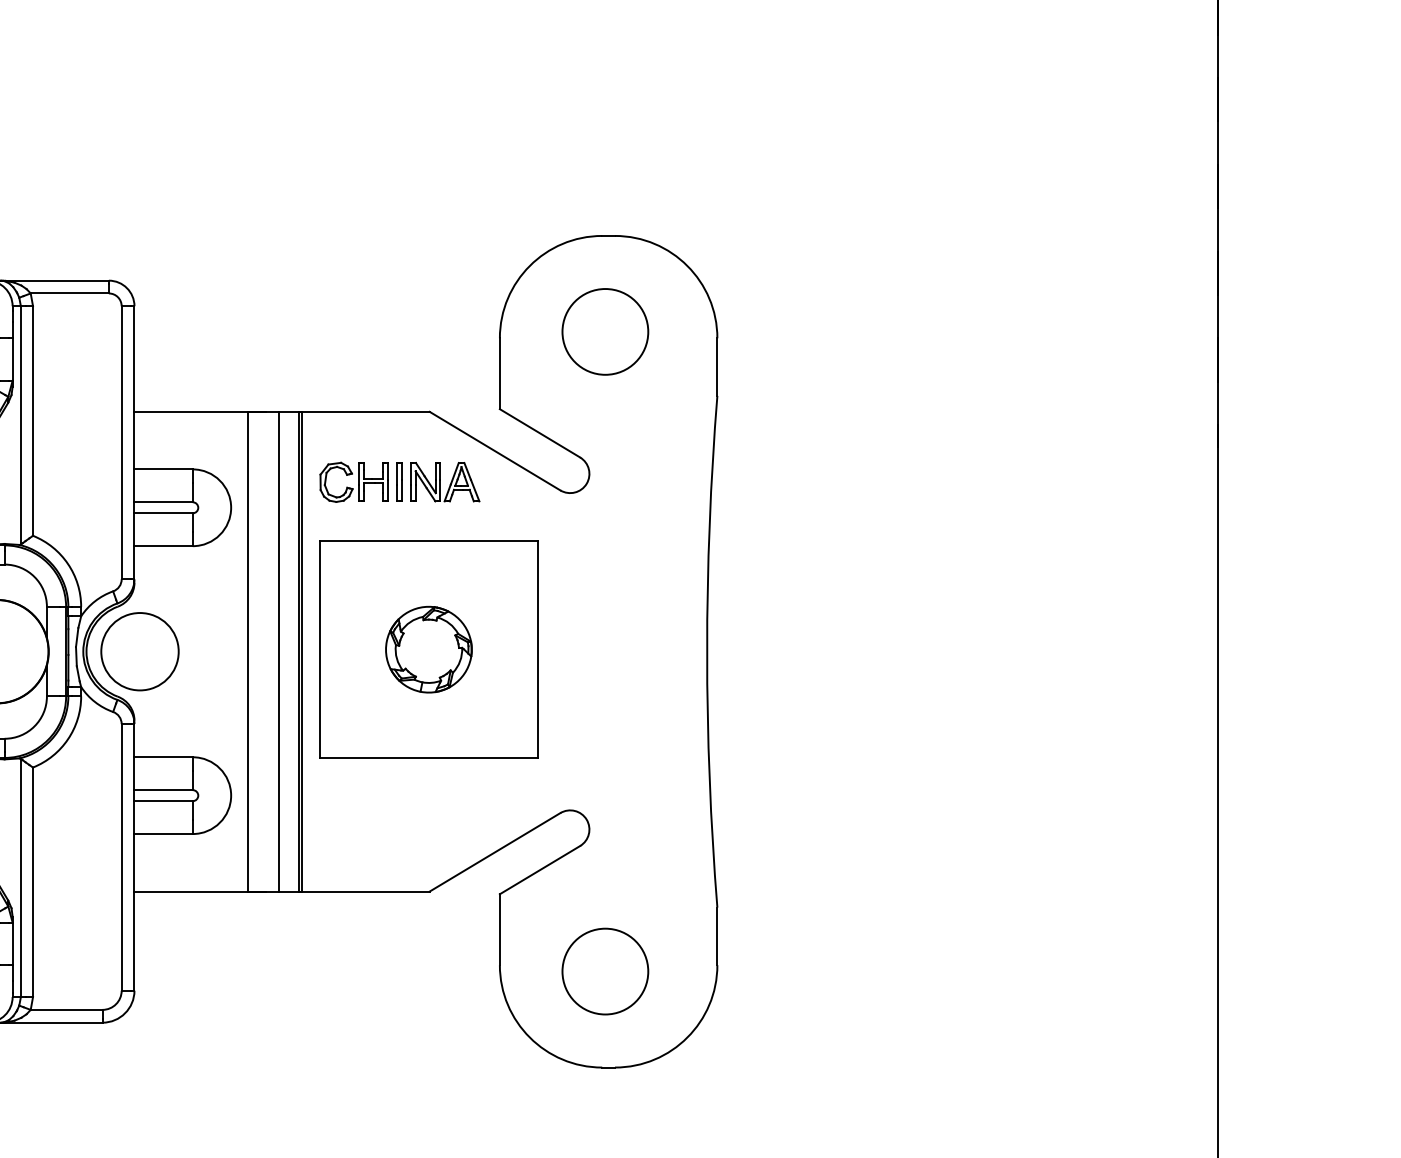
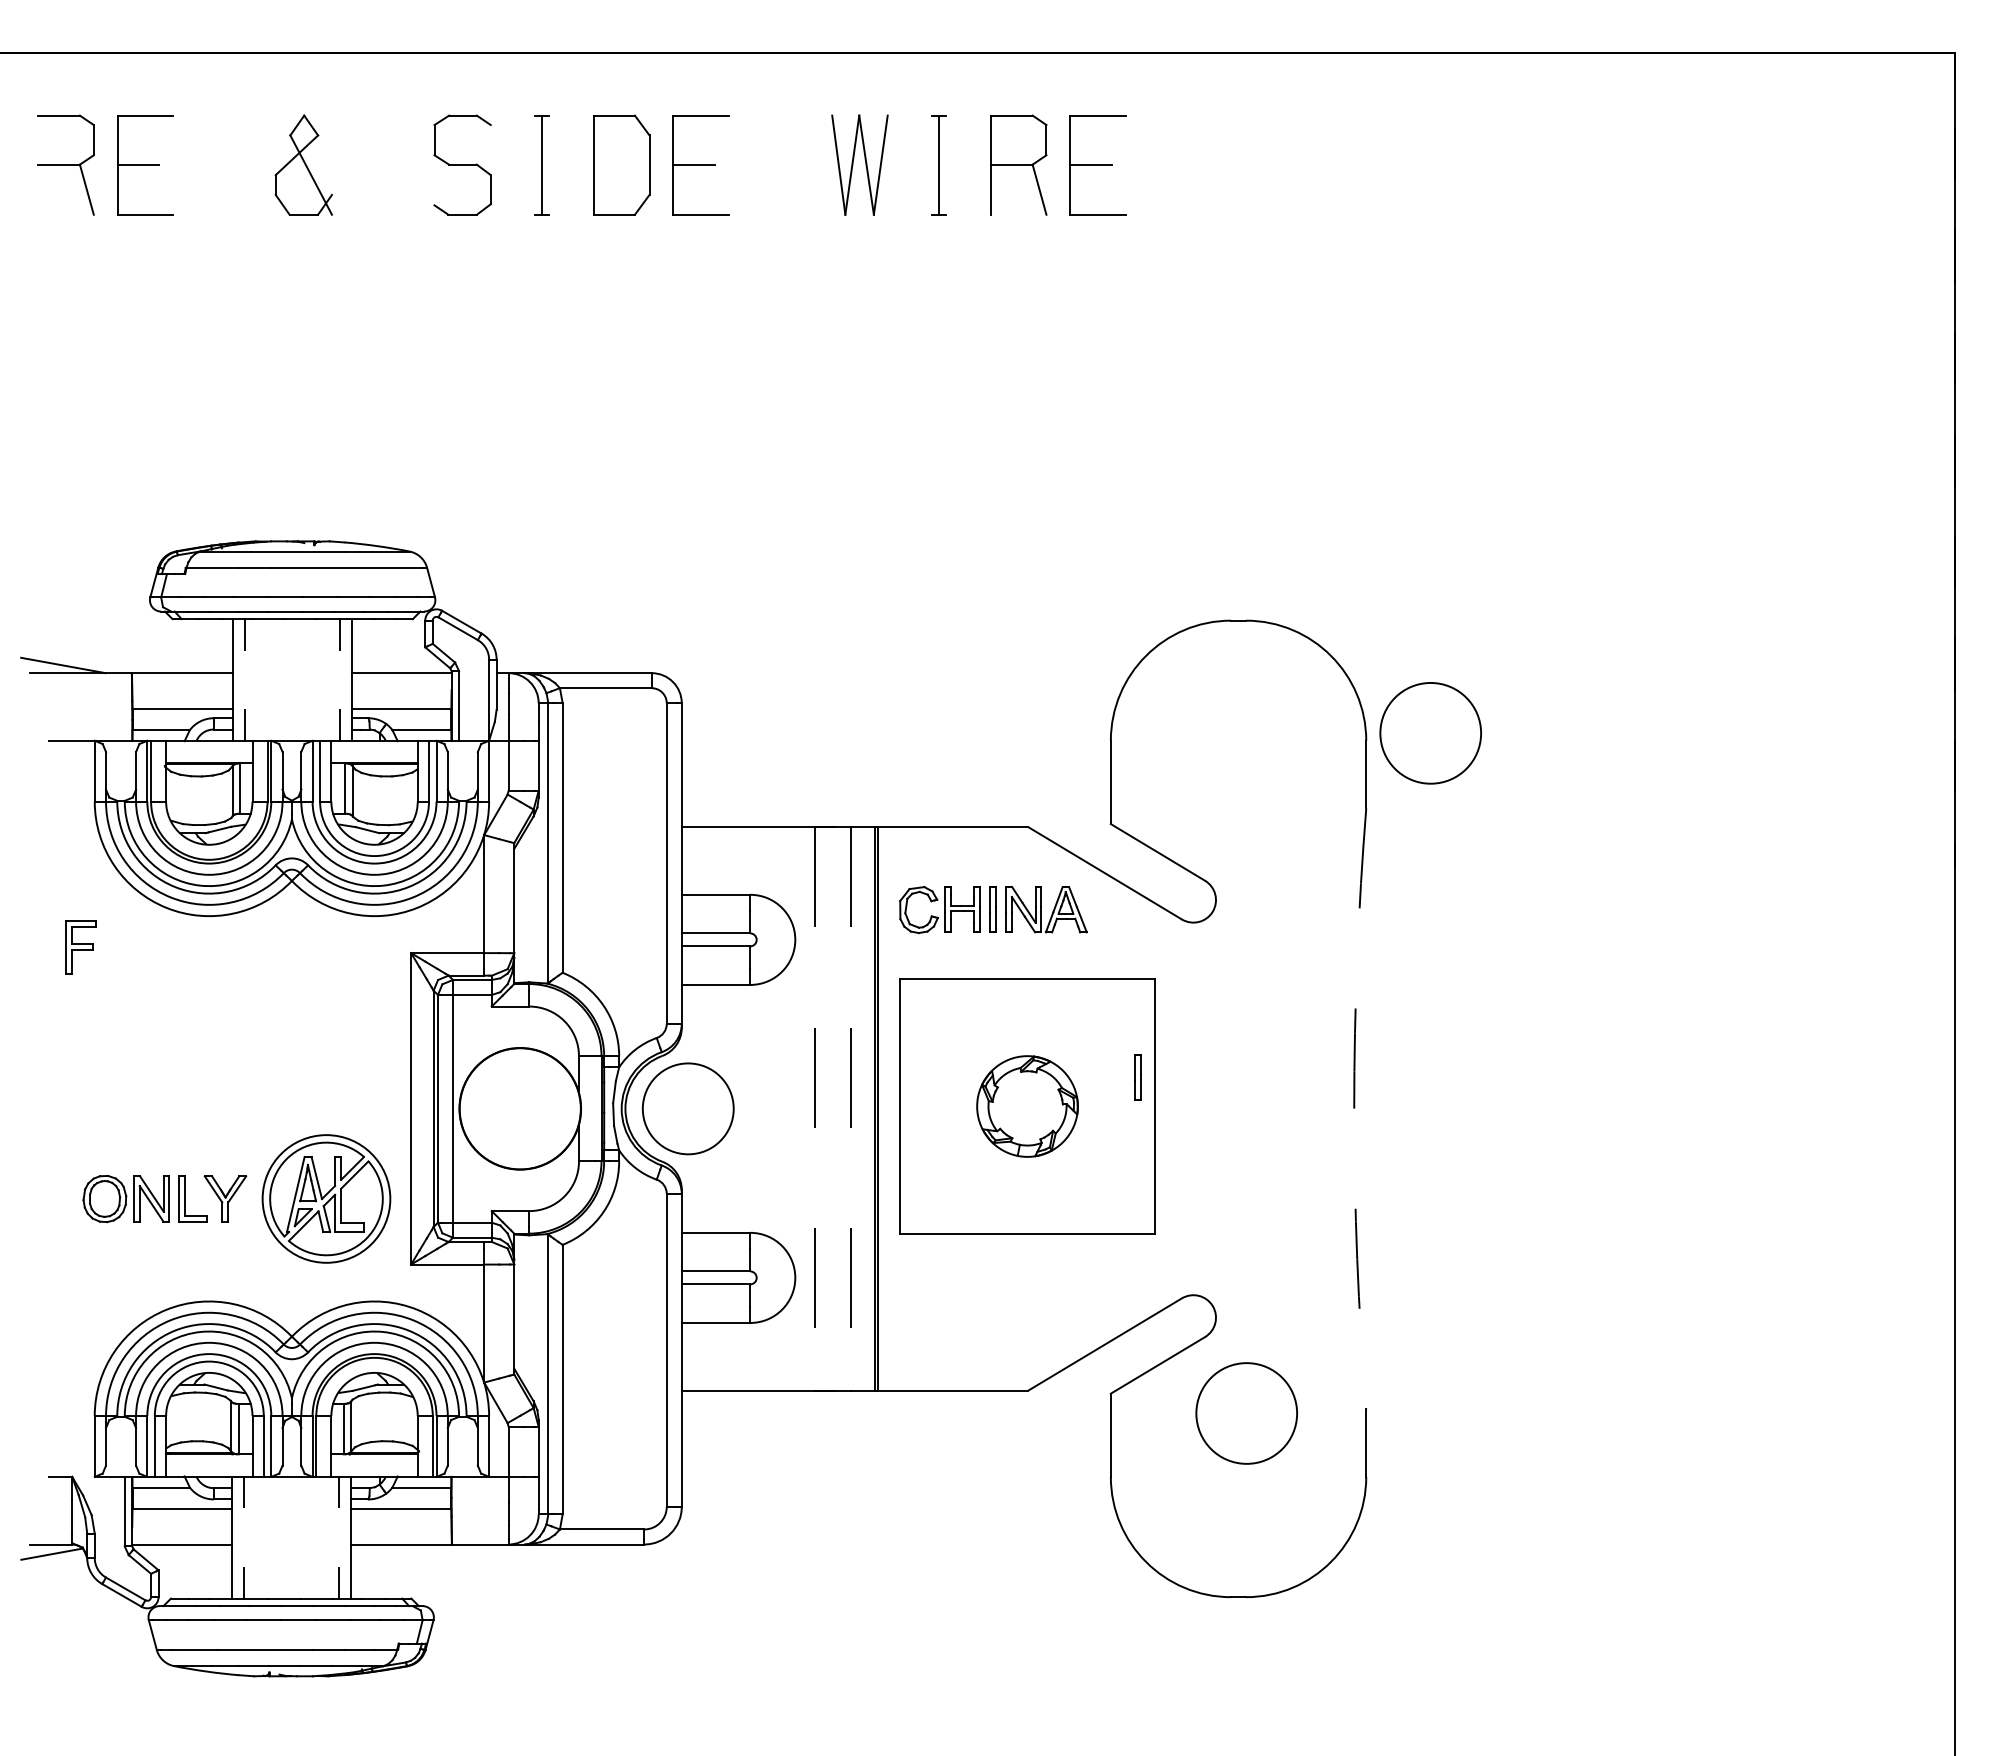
circle: (605, 332) -> (1430, 733), moved
part: (522, 624) -> (1137, 1077), added
line: (248, 651) -> (815, 1108), solid -> dashed
line: (278, 651) -> (850, 1108), solid -> dashed
arc: (707, 651) -> (1354, 1108), solid -> dashed
circle: (605, 971) -> (1246, 1413), moved

